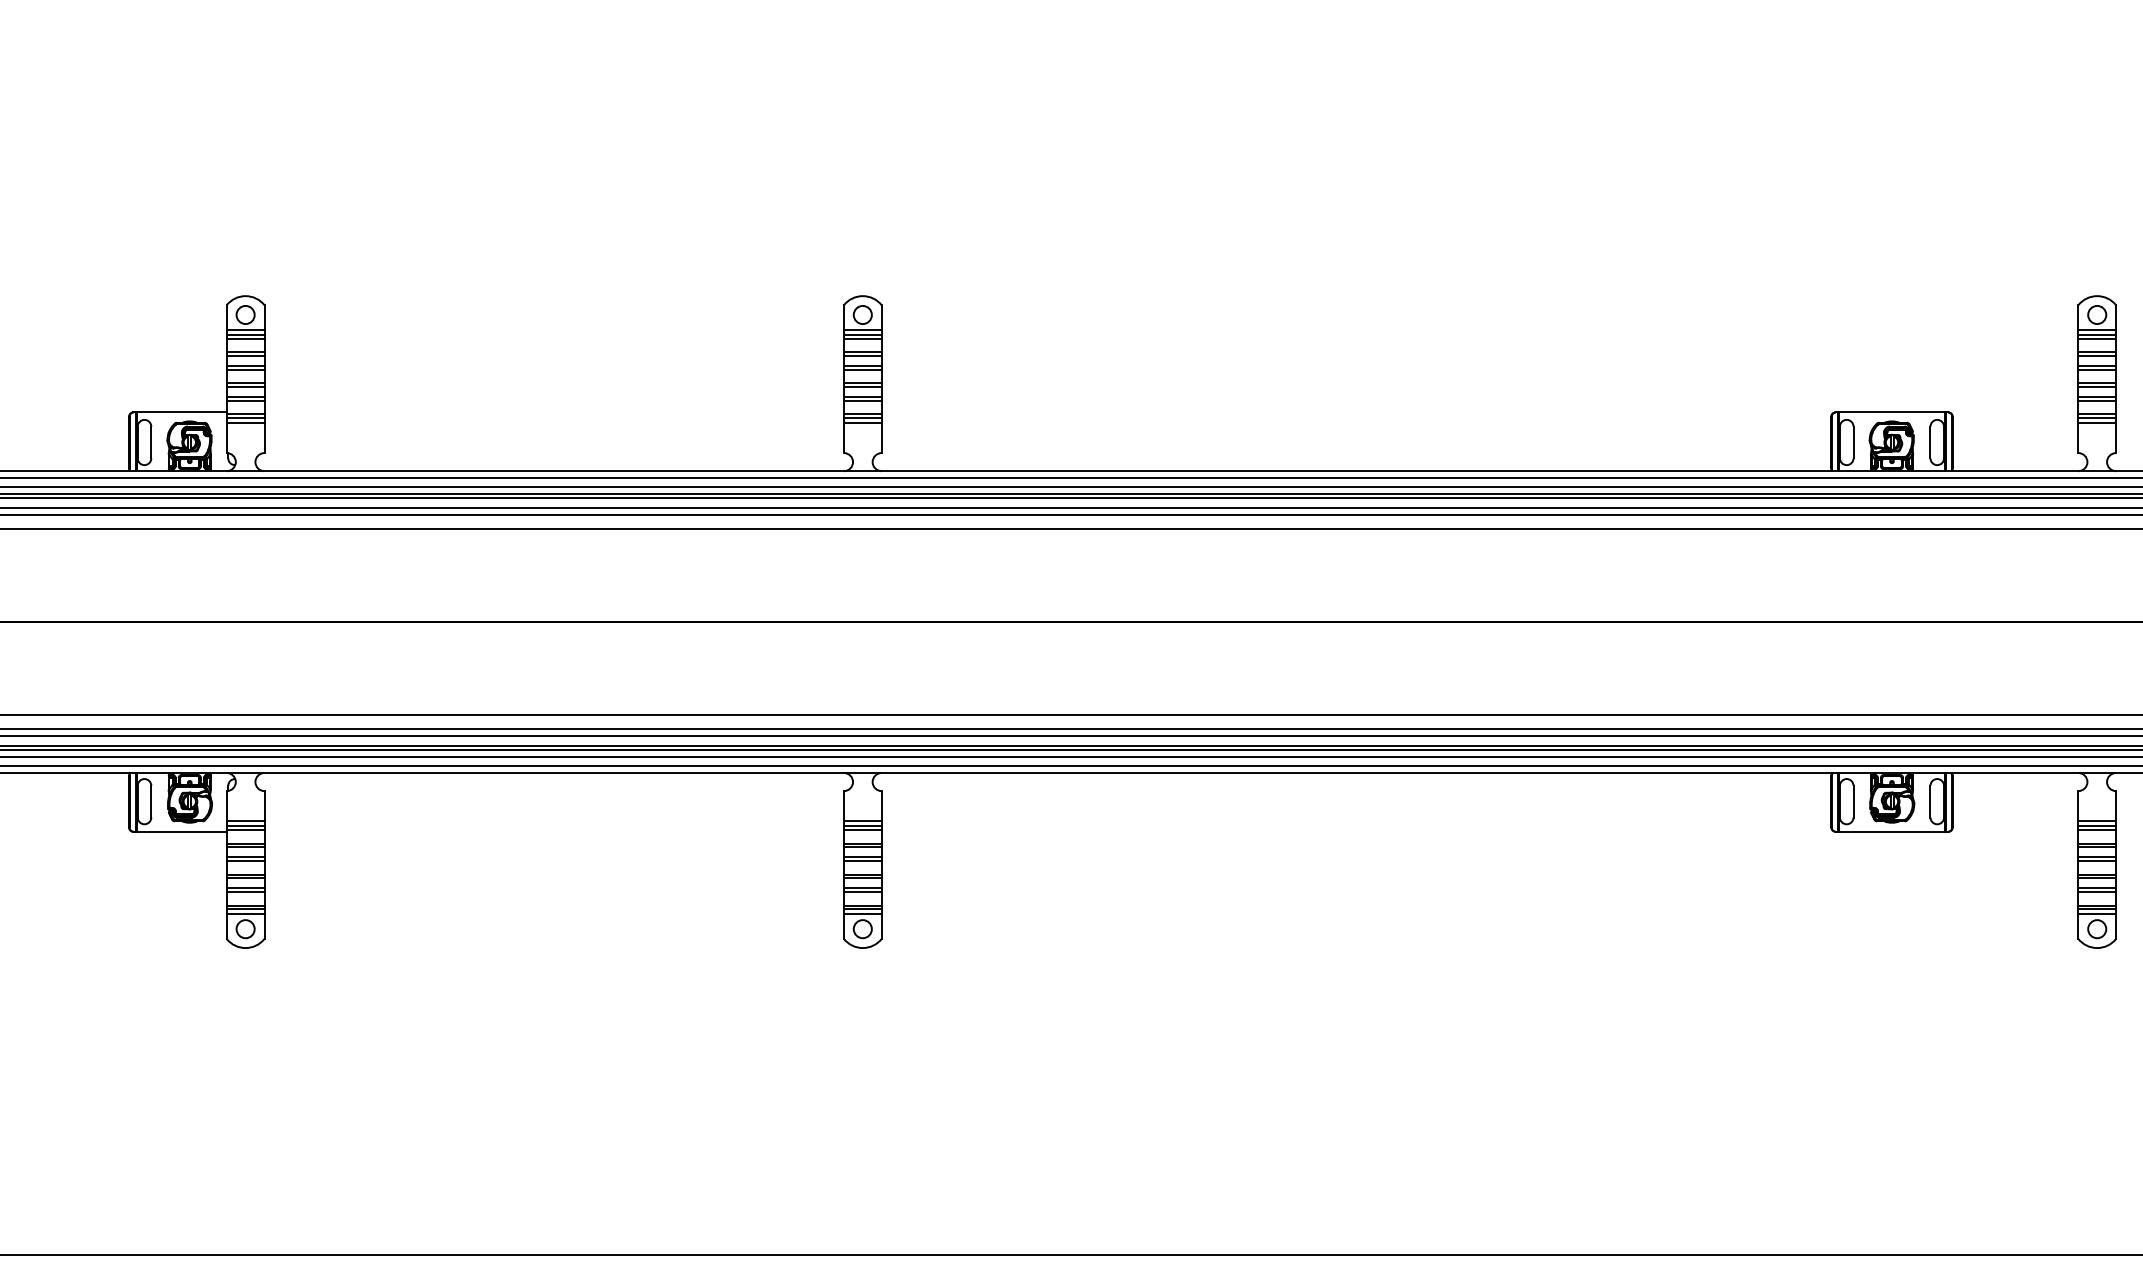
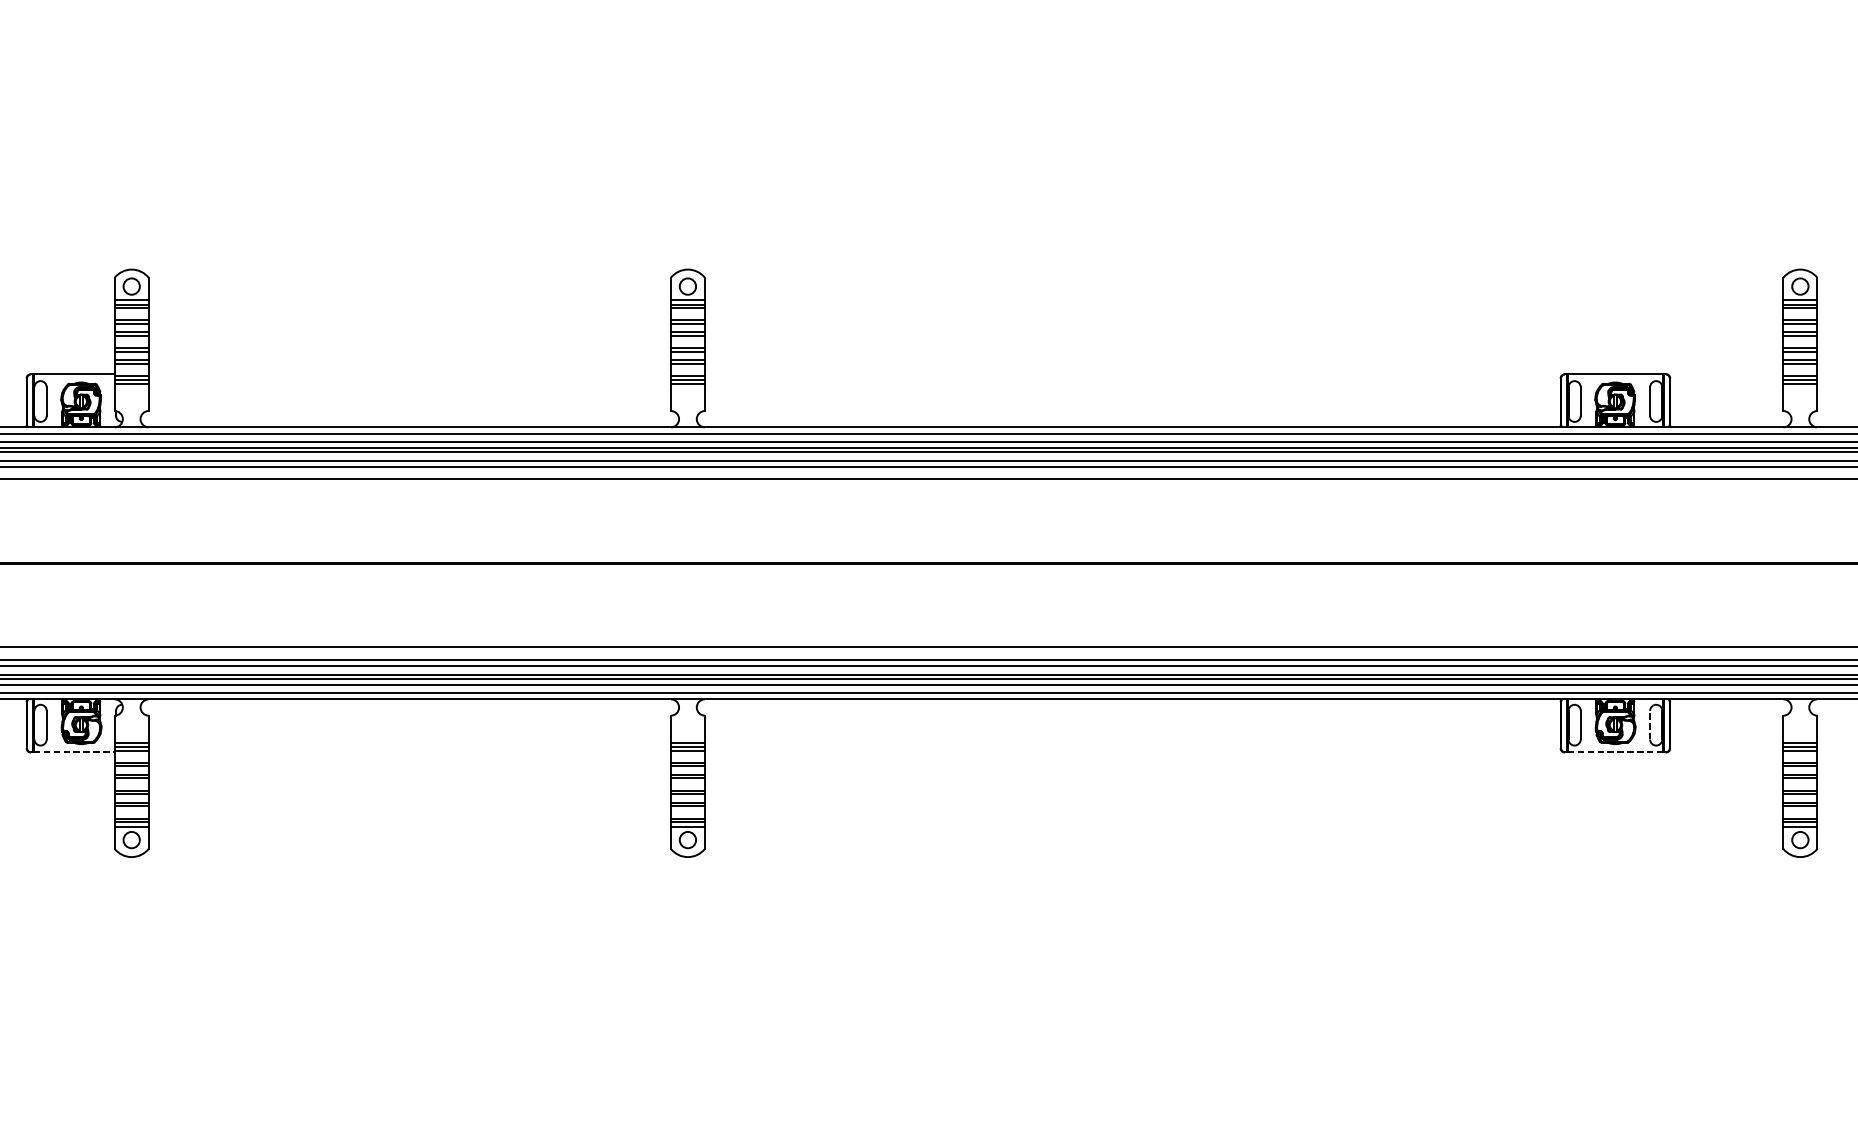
line: (1930, 801) -> (1650, 725), solid -> dashed
line: (181, 831) -> (73, 752), solid -> dashed
line: (1892, 831) -> (1615, 752), solid -> dashed

